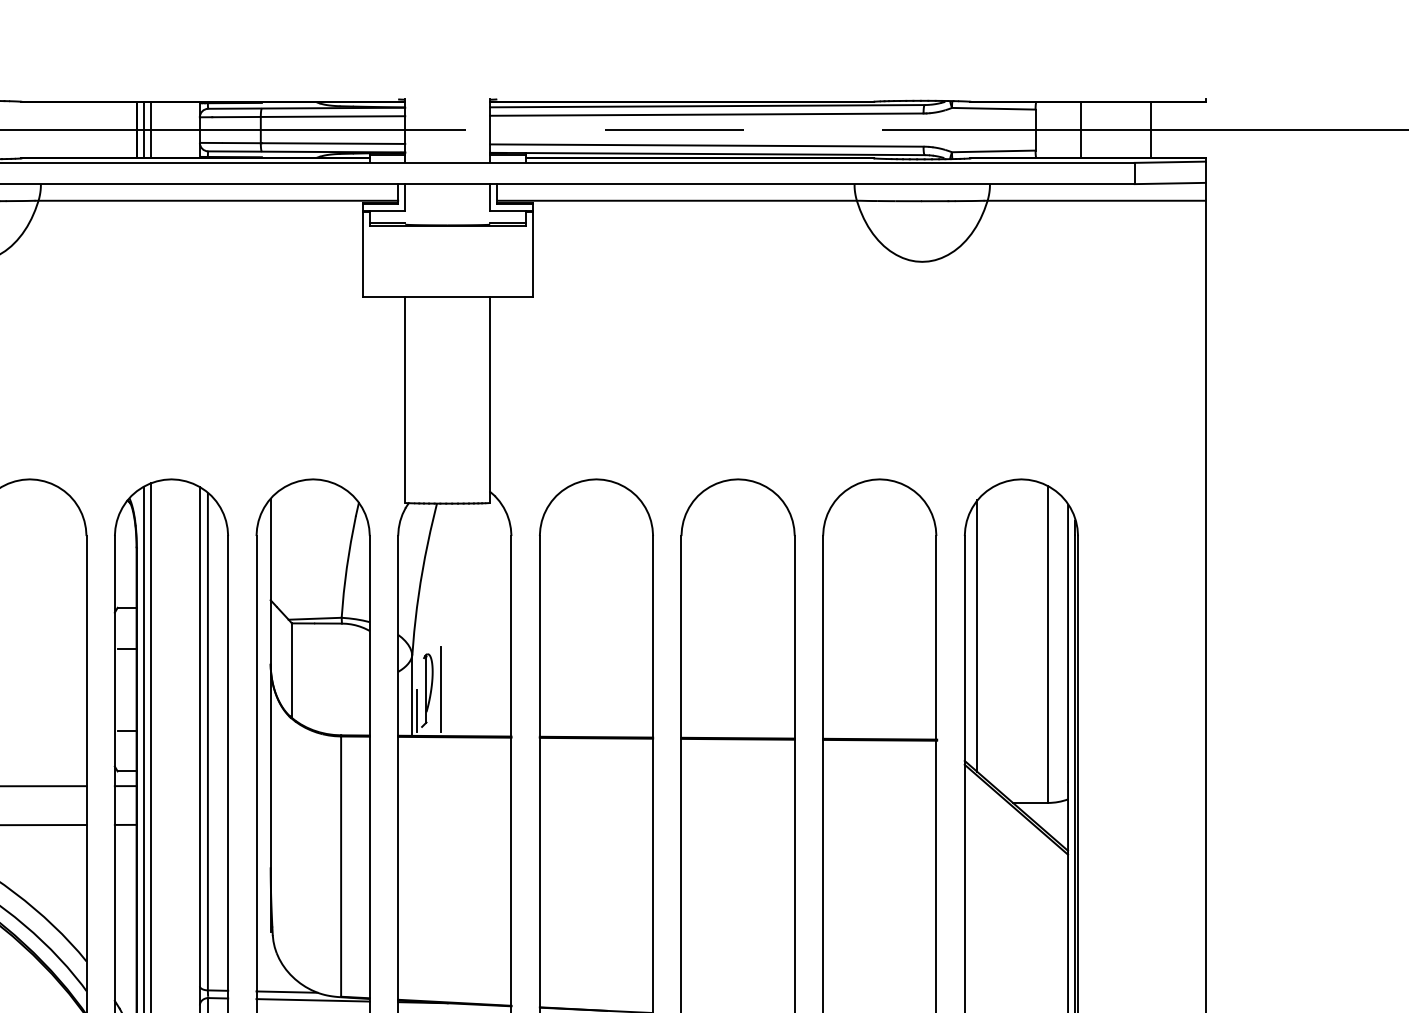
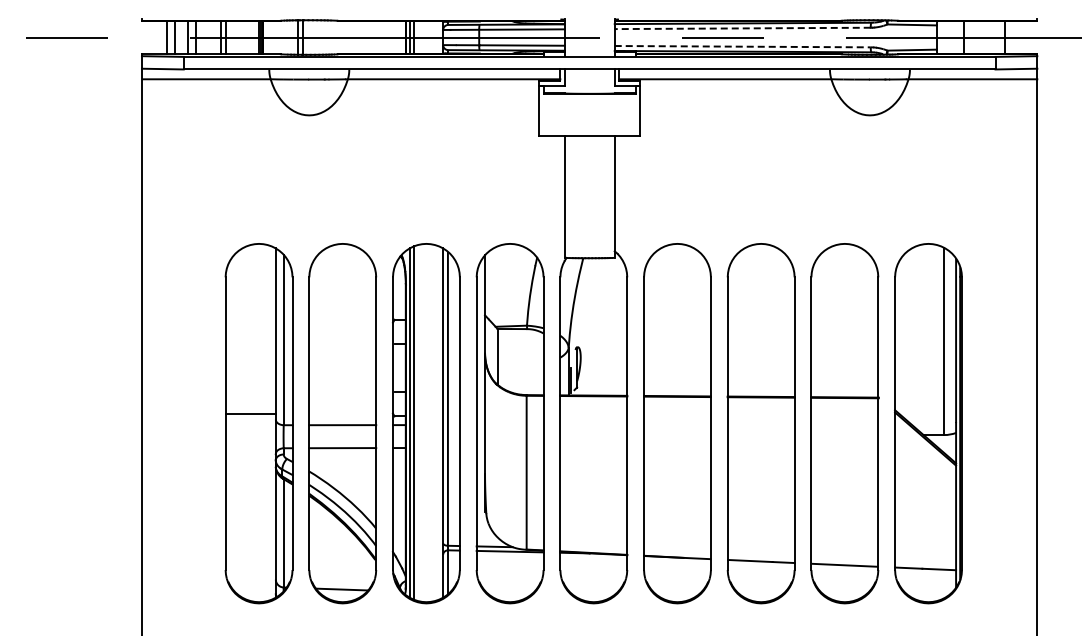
line: (706, 114) -> (742, 28), solid -> dashed
line: (708, 145) -> (743, 46), solid -> dashed
line: (977, 636) -> (902, 336), removed
line: (440, 688) -> (585, 367), removed

